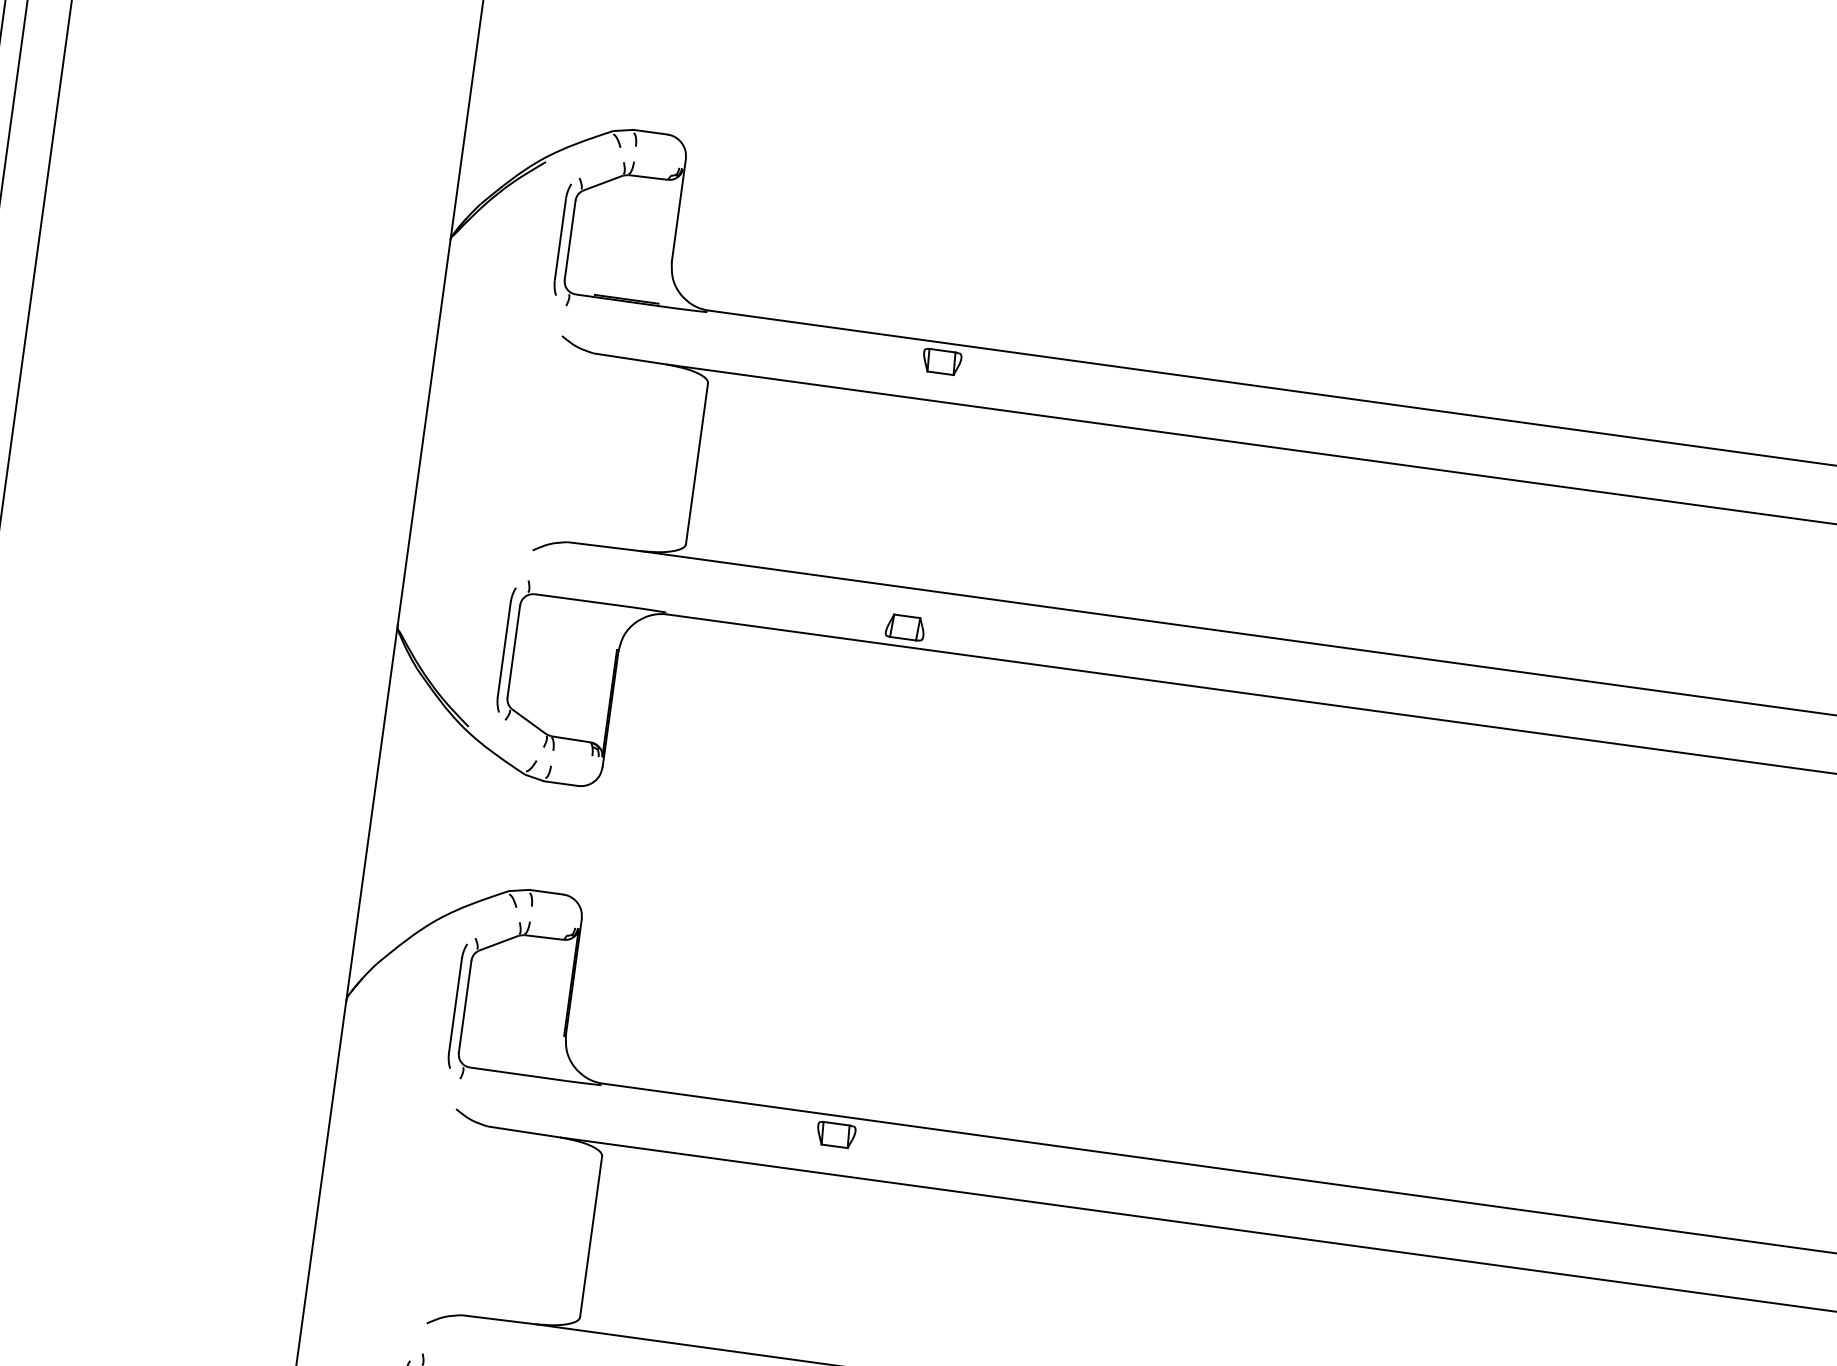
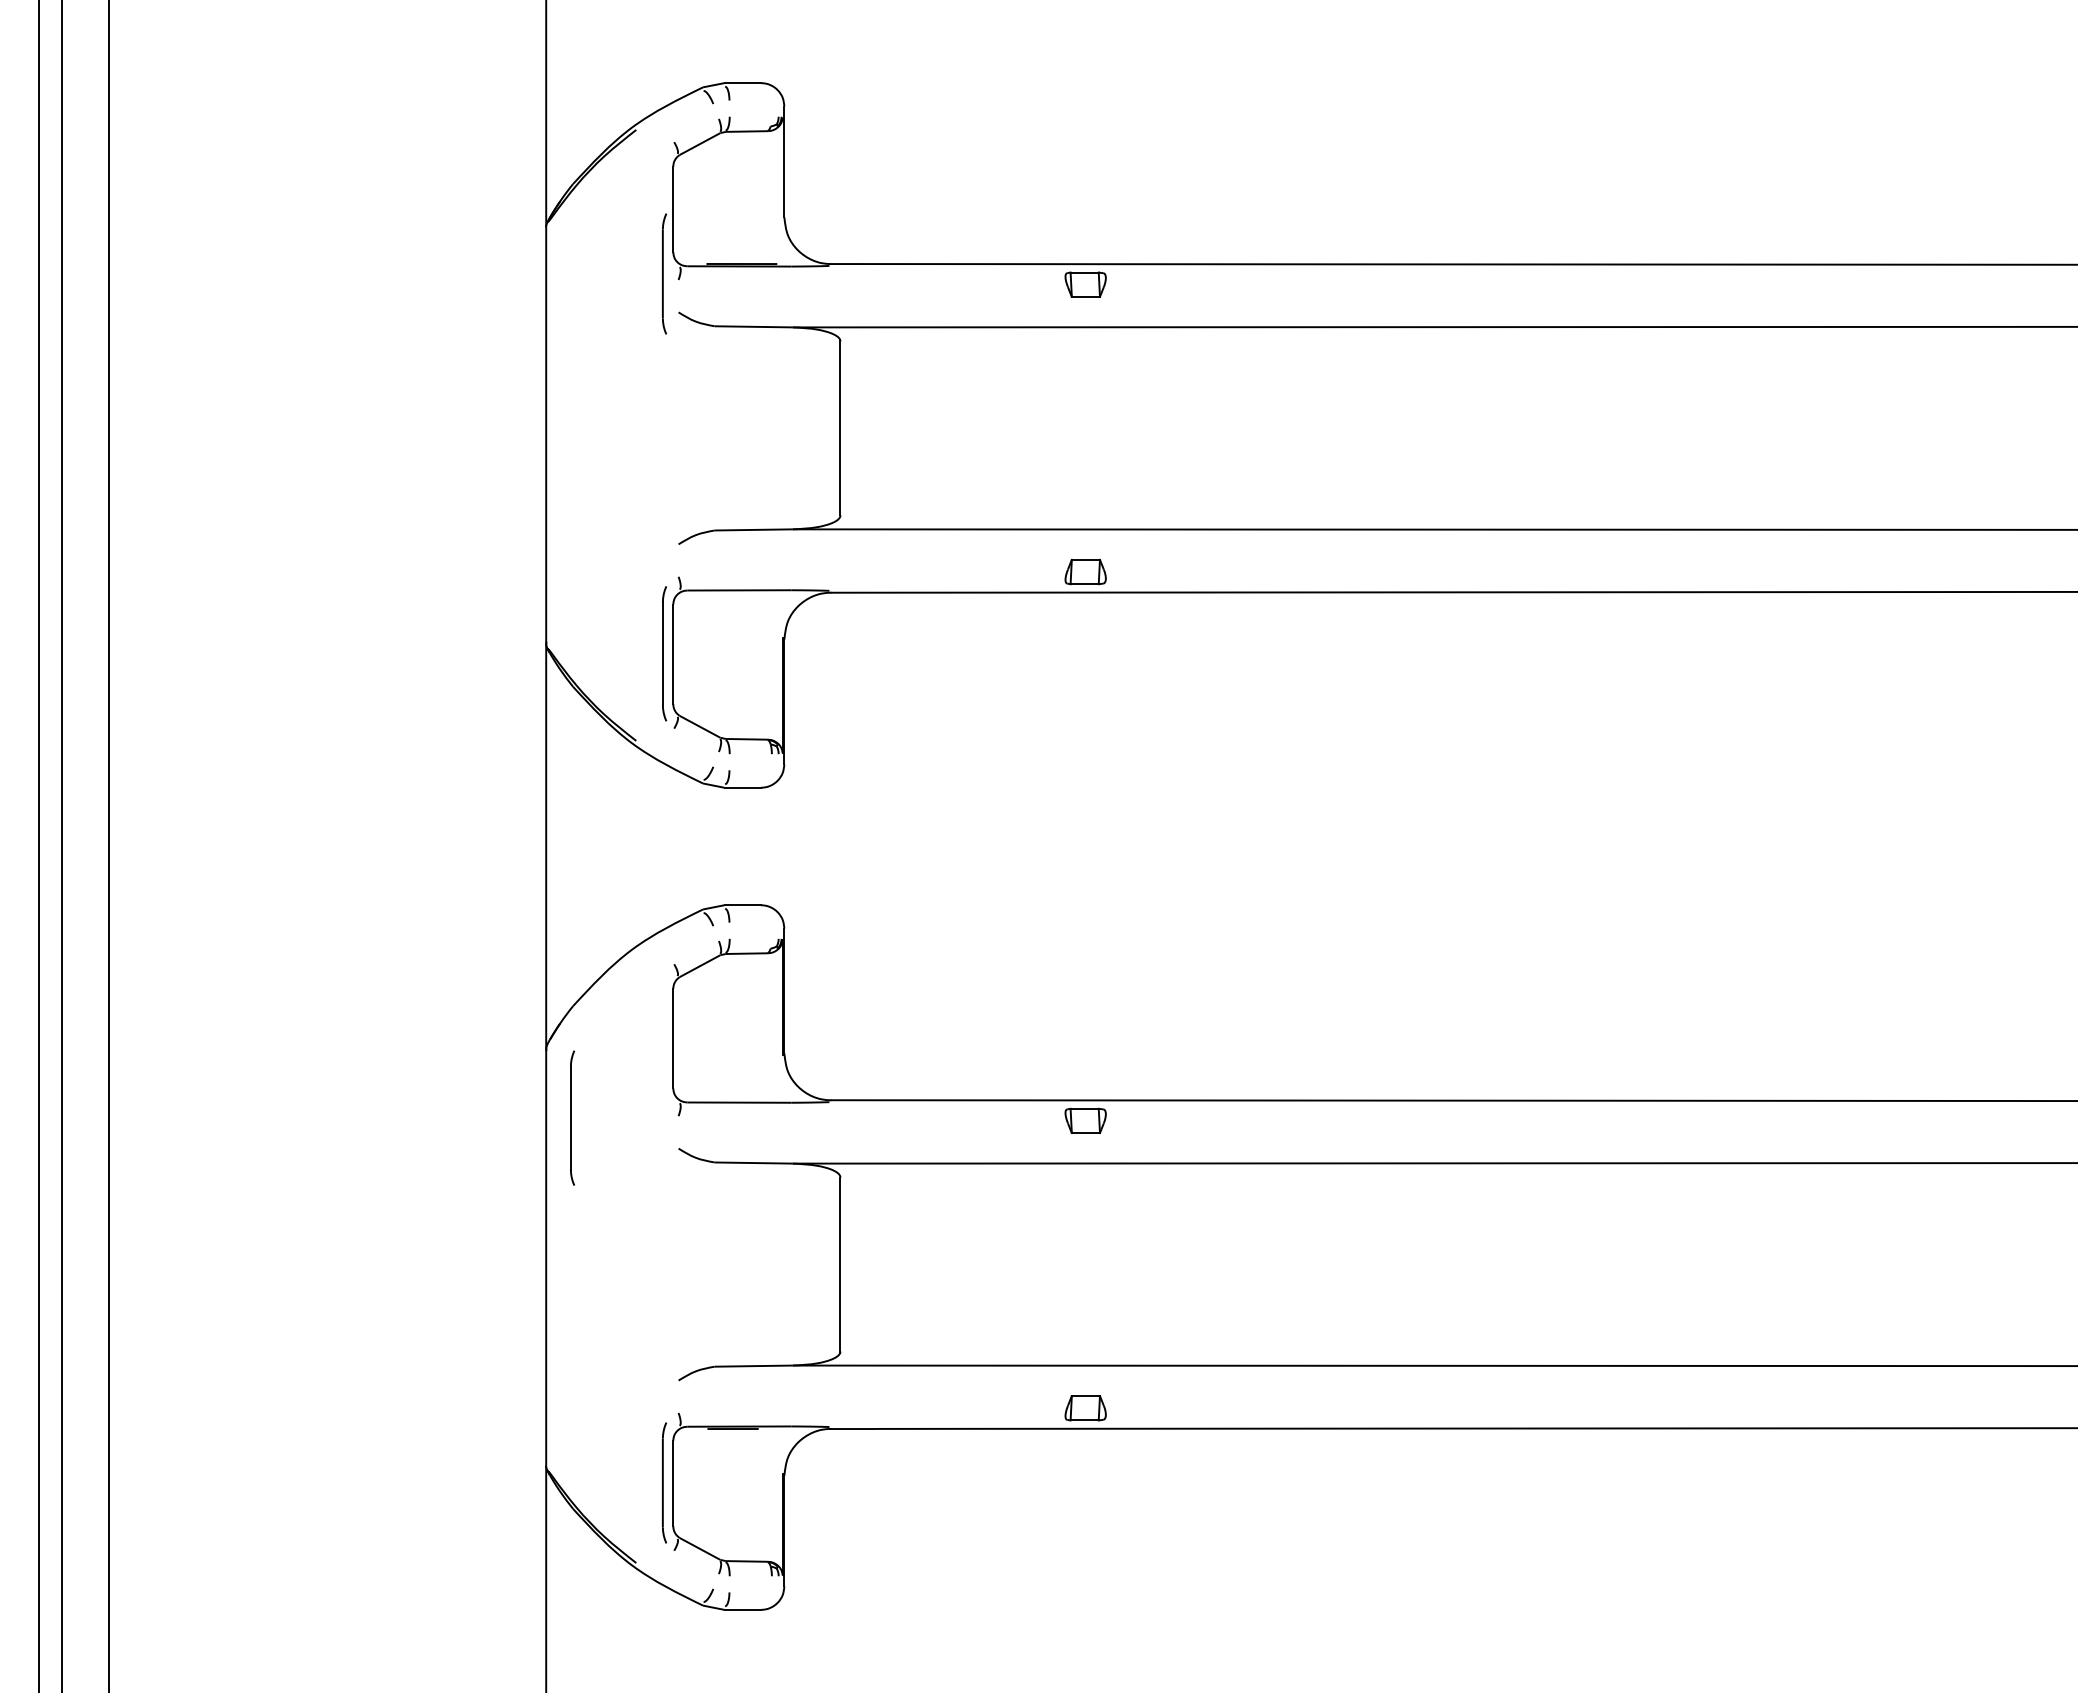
part: (562, 239) -> (664, 273), moved
part: (457, 1005) -> (572, 1117), moved

